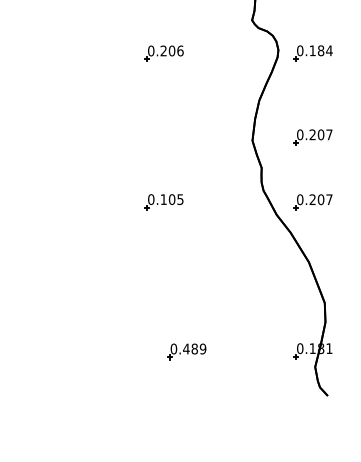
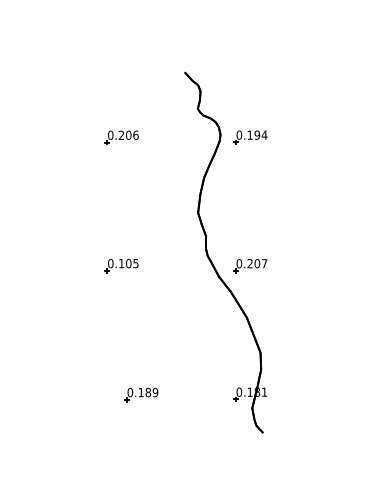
text: (321, 50) -> (257, 134), 0.184 -> 0.194
part: (313, 138) -> (250, 210), removed
text: (186, 348) -> (141, 392), 0.489 -> 0.189

